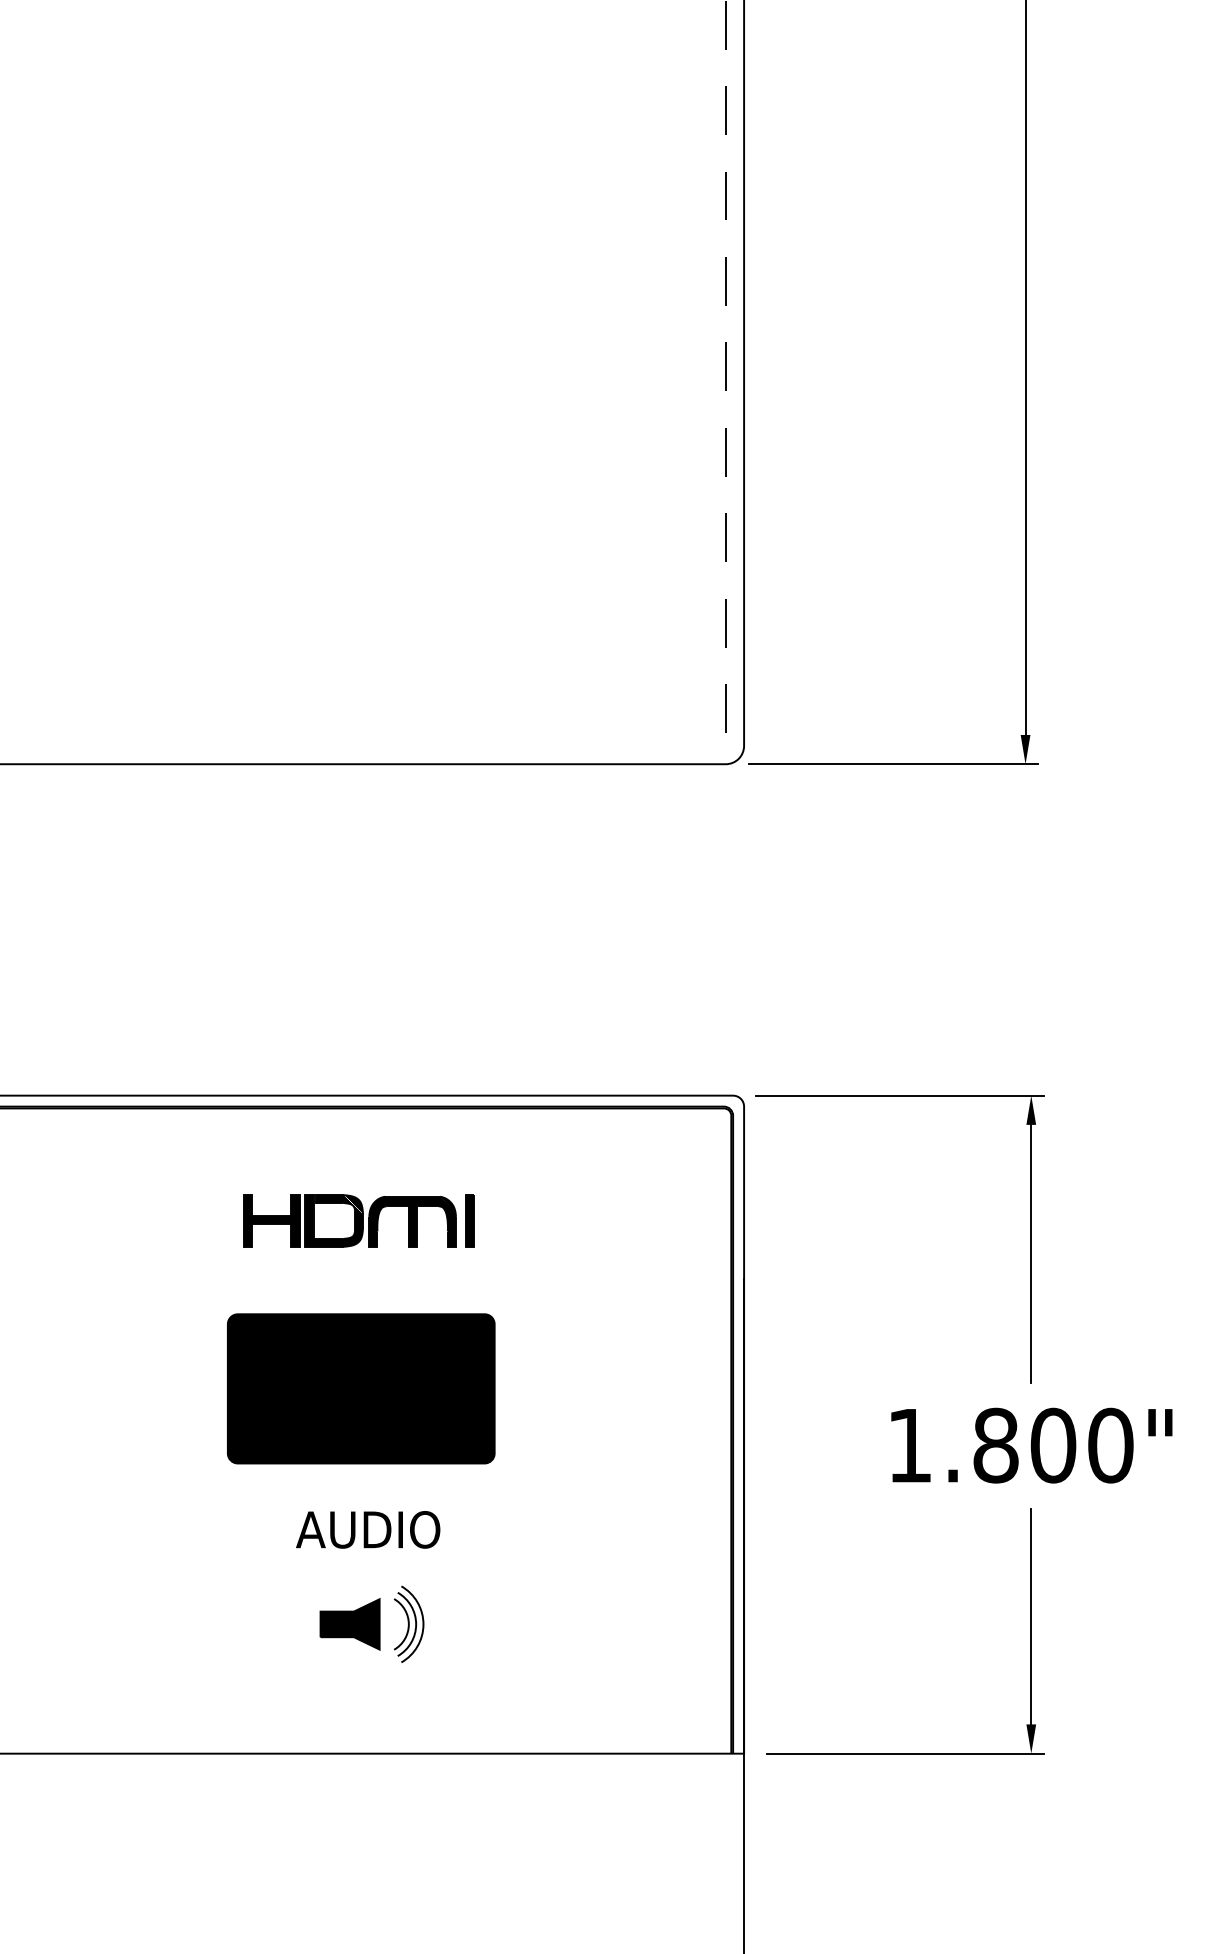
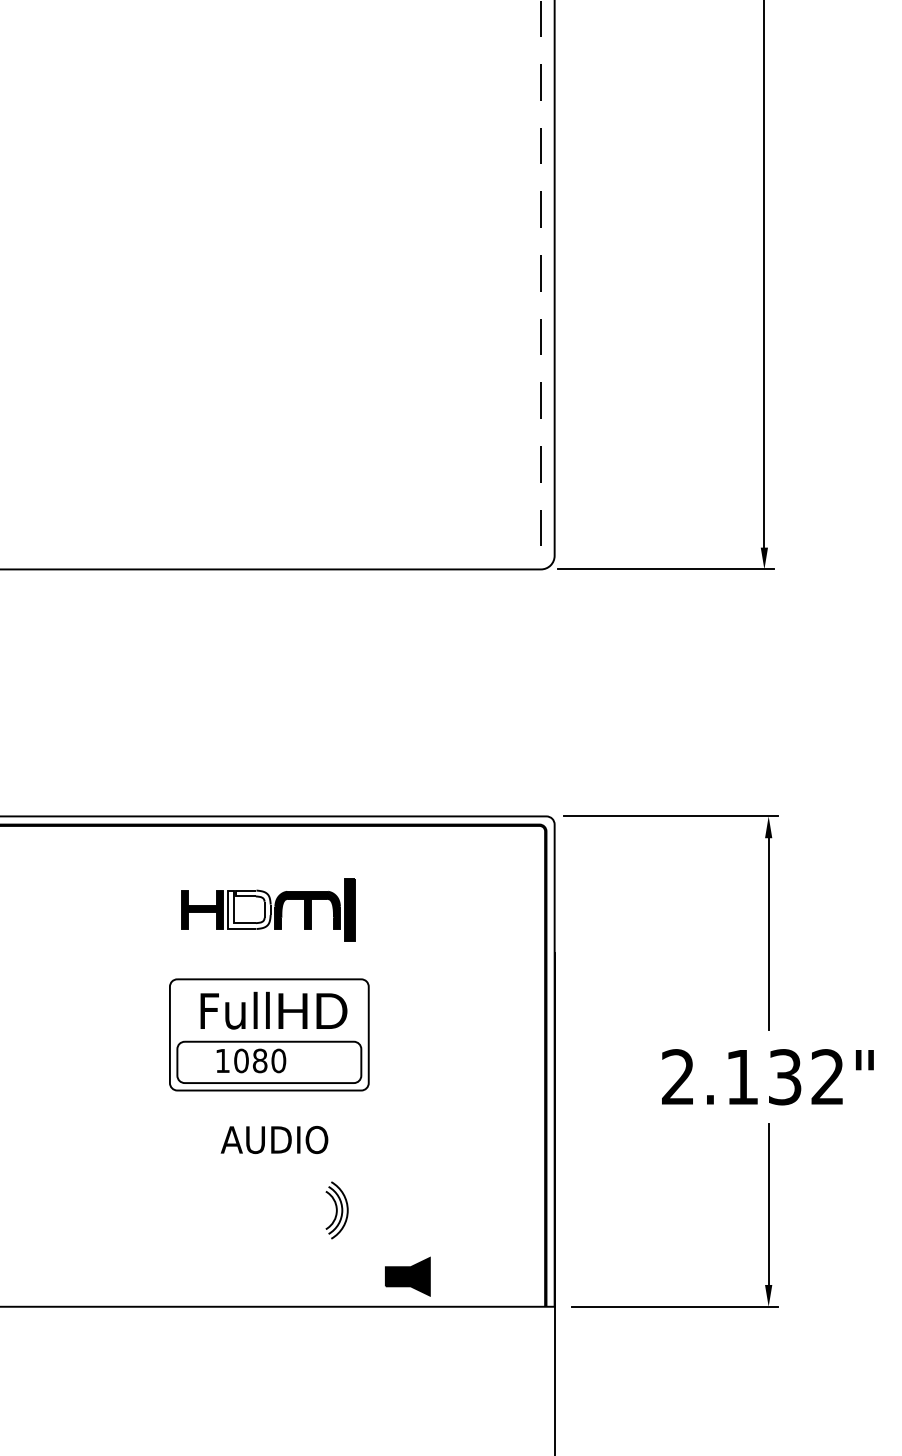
fill: (334, 1220) -> (249, 909), removed
part: (469, 1220) -> (350, 909), size x1.6
fill: (360, 1388) -> (268, 1034), removed
fill: (360, 1425) -> (268, 1062), removed
text: (1010, 1445) -> (753, 1077), 1.800" -> 2.132"
part: (408, 1623) -> (336, 1209), moved
part: (349, 1624) -> (407, 1276), moved

